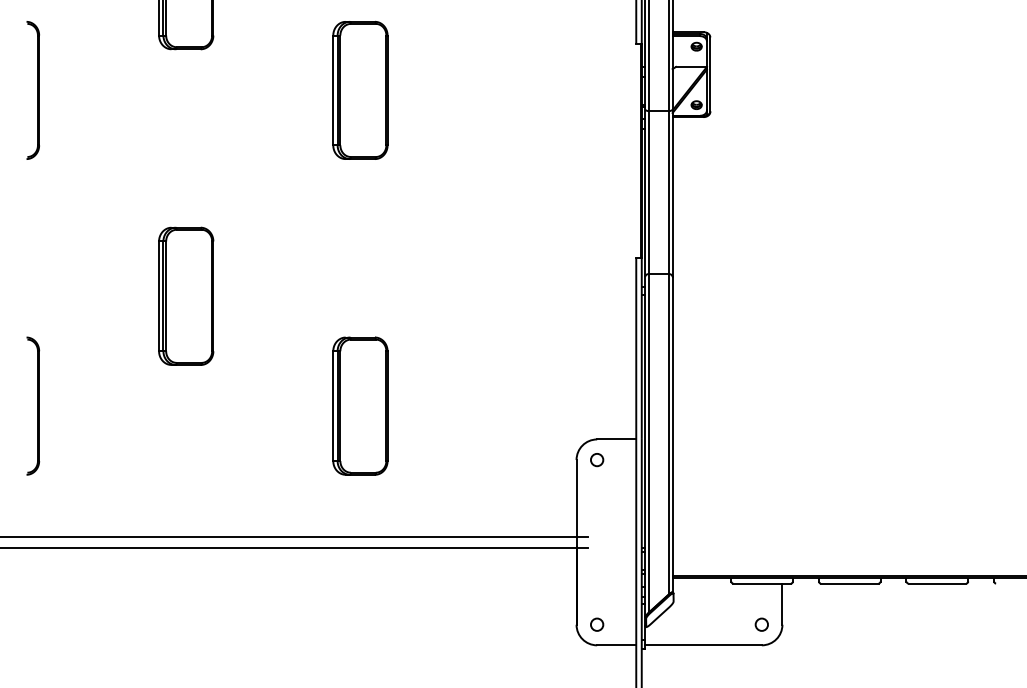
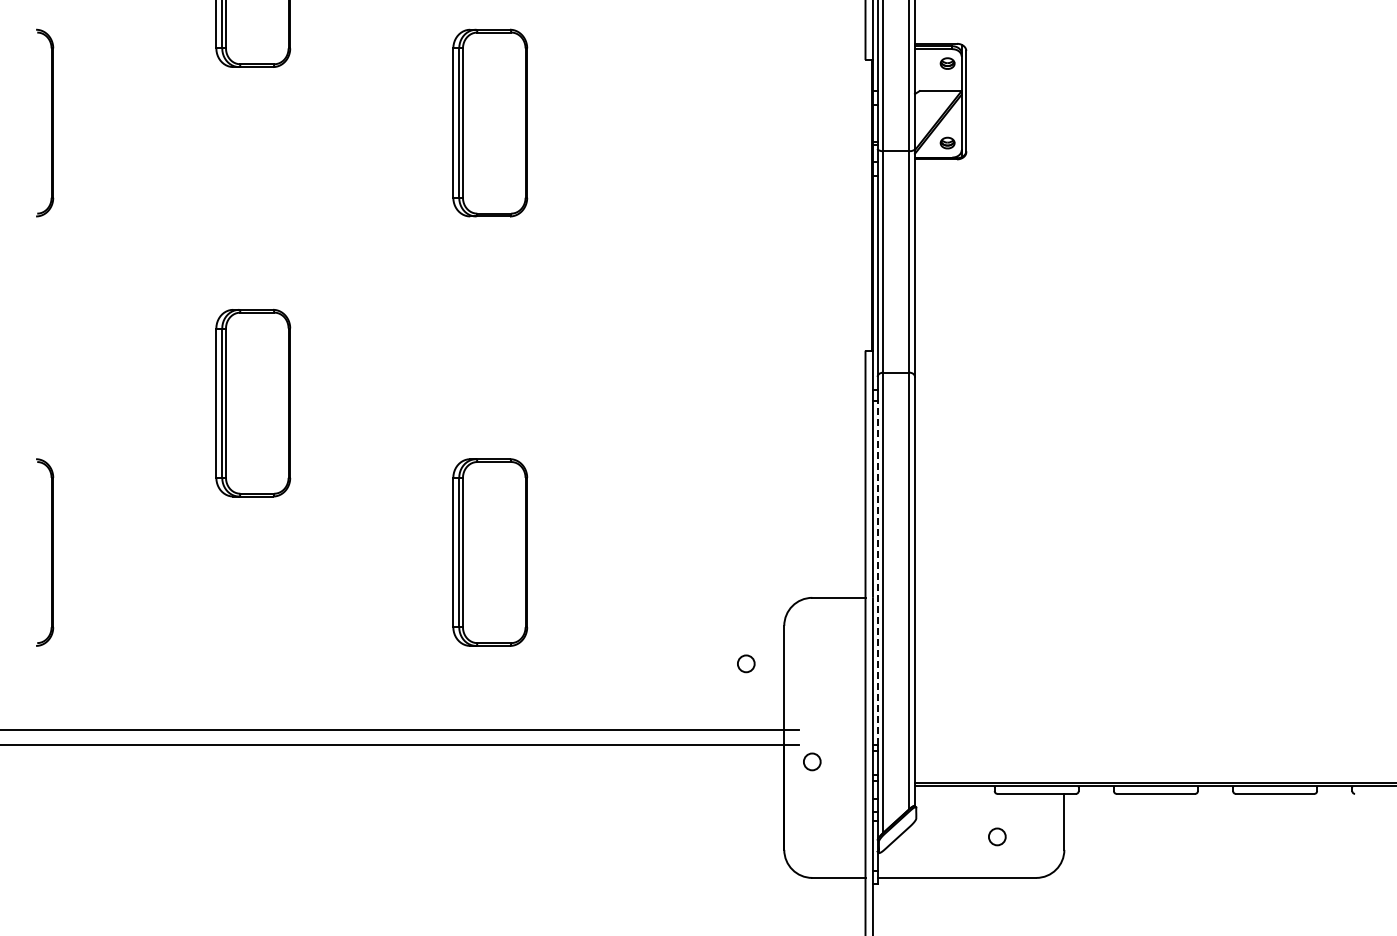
line: (645, 420) -> (877, 572), solid -> dashed
circle: (597, 459) -> (746, 663), moved
circle: (597, 624) -> (812, 761), moved
circle: (761, 624) -> (997, 836), moved

